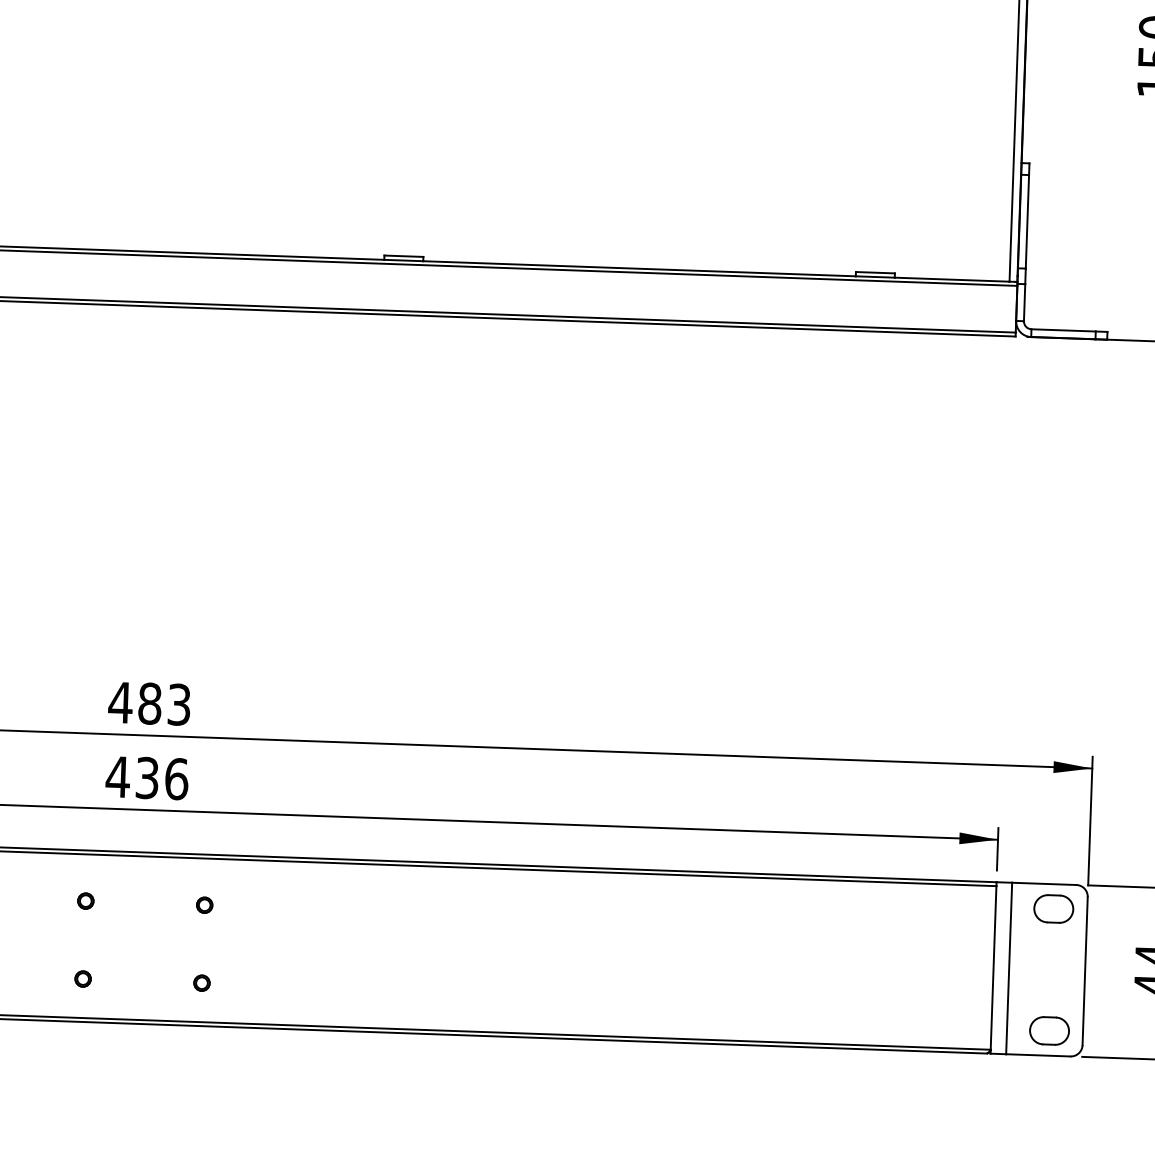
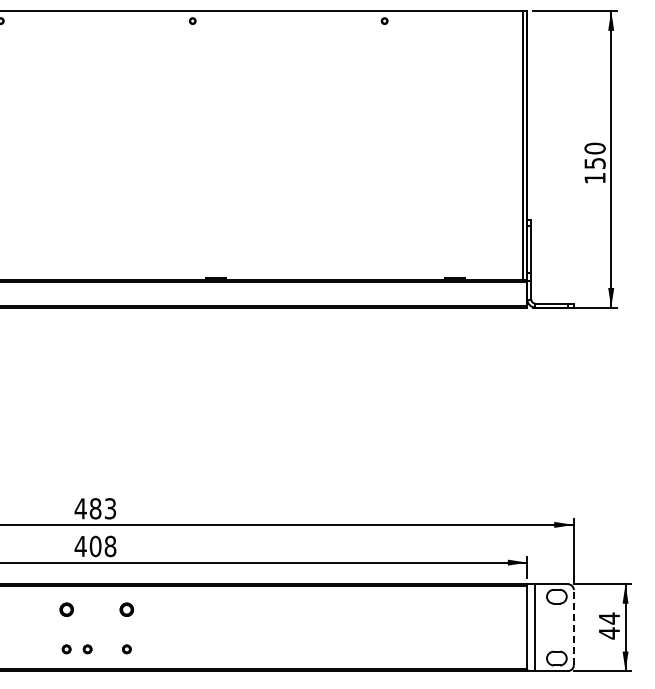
text: (160, 778) -> (102, 546), 436 -> 408
part: (85, 900) -> (66, 609), size x1.6
part: (203, 904) -> (126, 609), size x1.6
line: (1084, 970) -> (573, 627), solid -> dashed
part: (124, 980) -> (87, 649), added

